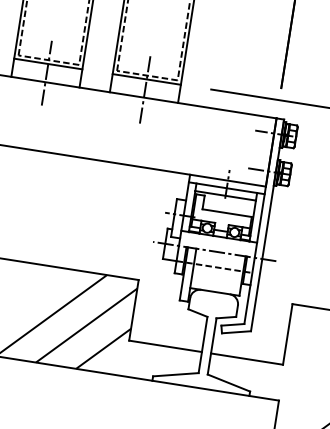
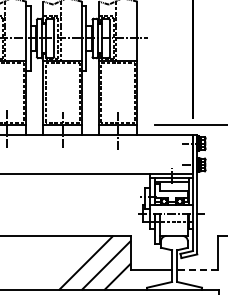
line: (246, 359) -> (197, 270), solid -> dashed

